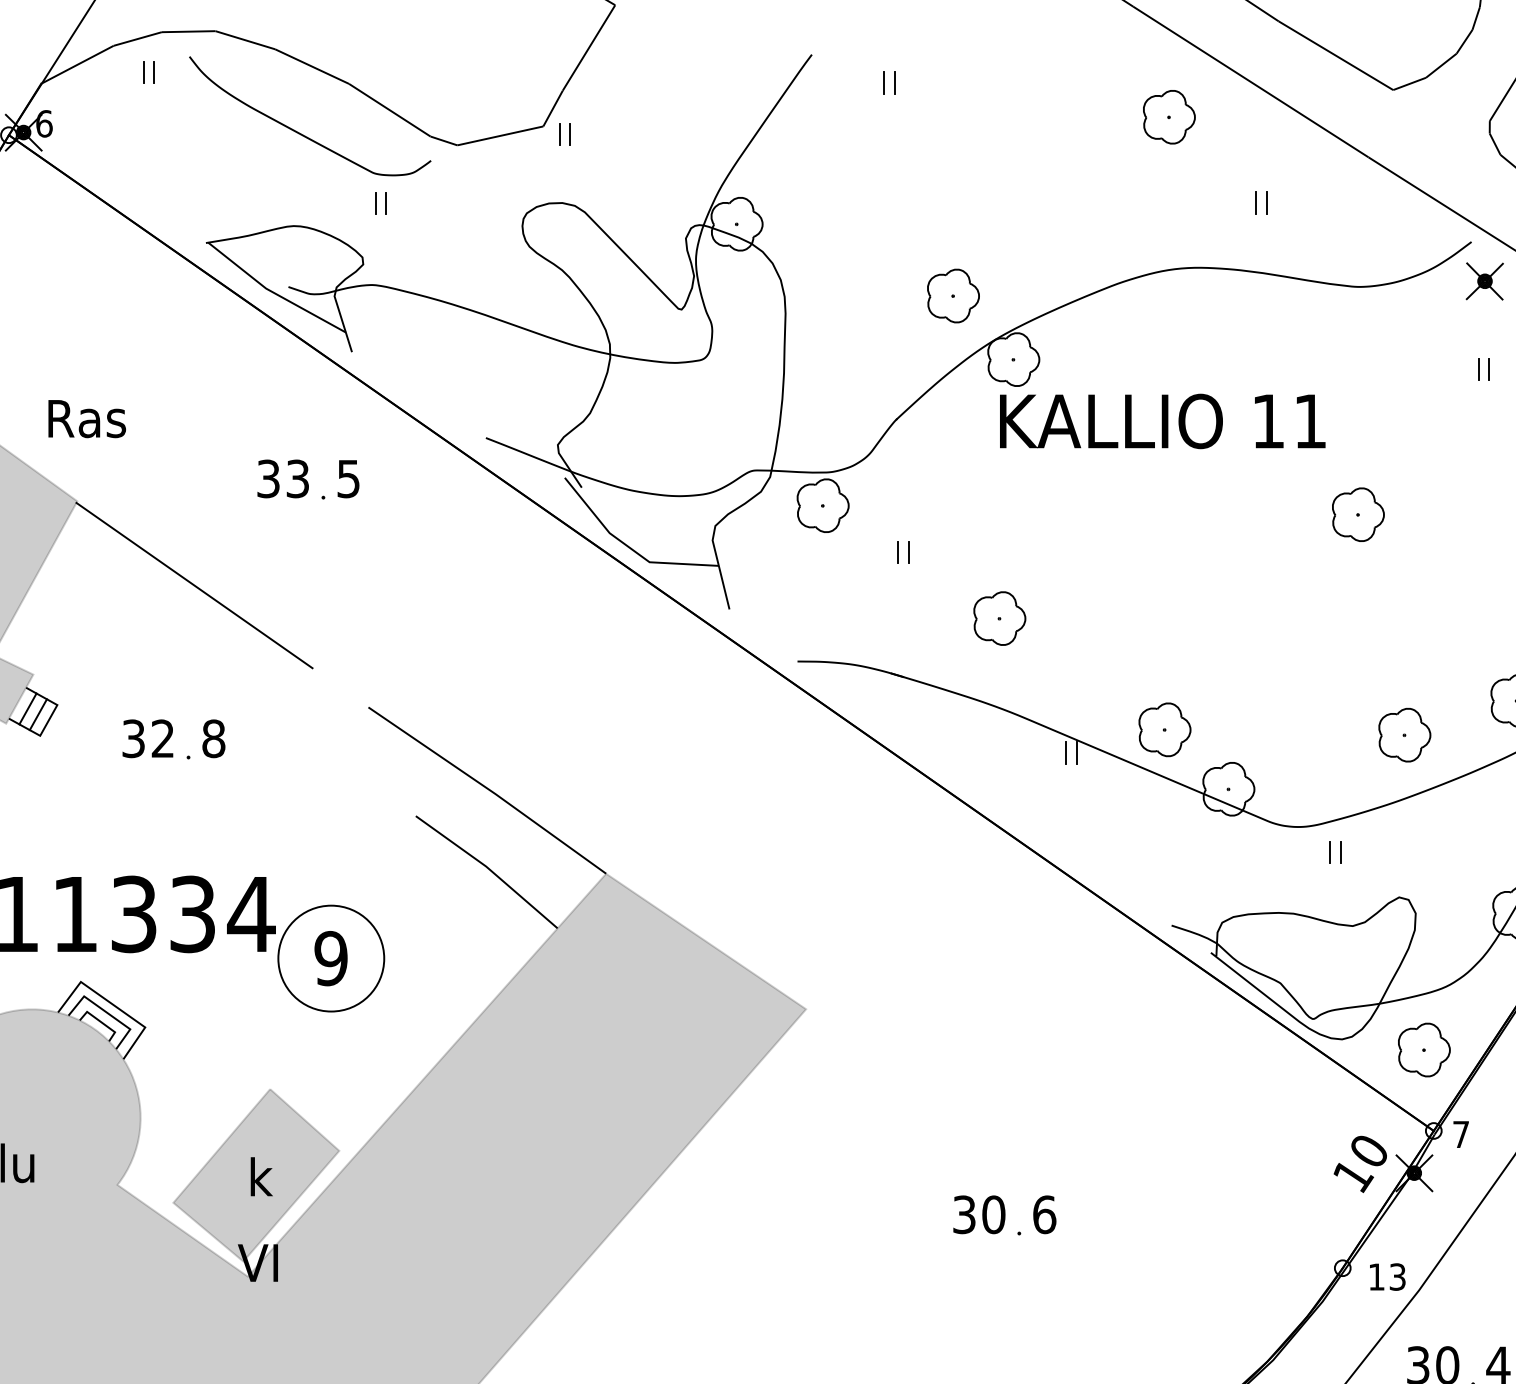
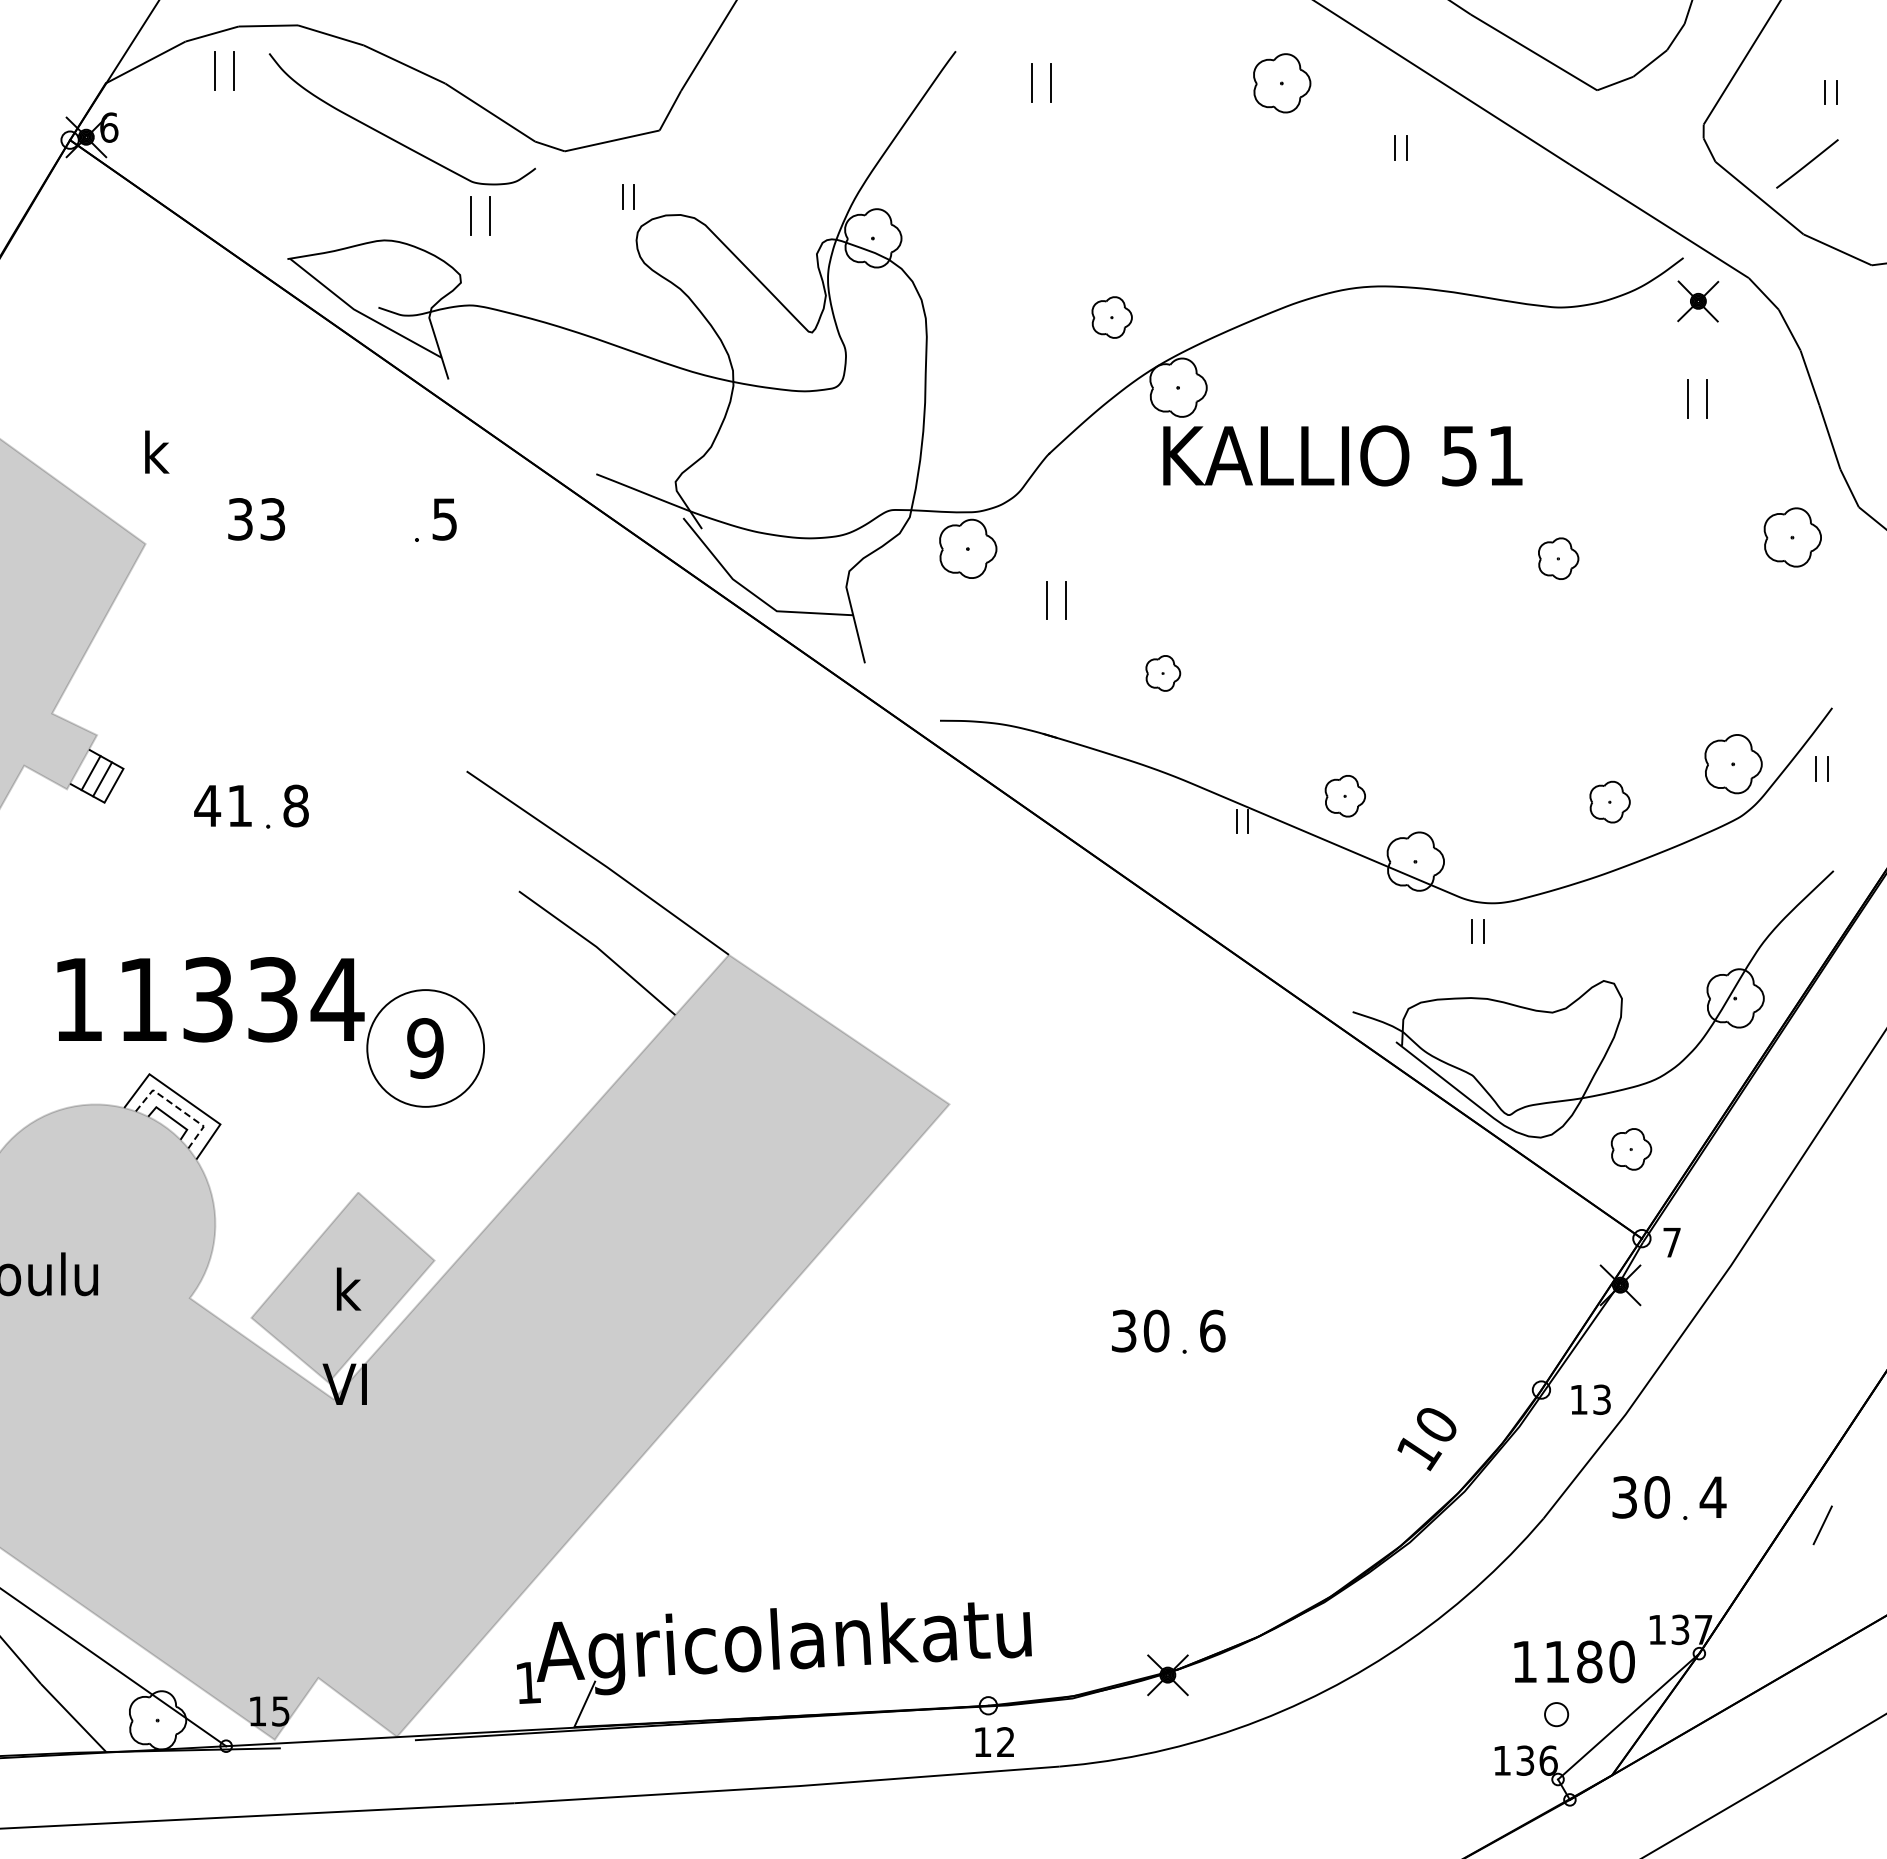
part: (148, 72) -> (224, 70), size x1.6
part: (889, 82) -> (1041, 82), size x1.6
part: (1169, 117) -> (1282, 83), moved
part: (565, 133) -> (628, 196), moved
part: (1261, 202) -> (1400, 147), moved
part: (380, 203) -> (480, 215), size x1.6
part: (953, 295) -> (1112, 317), size x0.7
part: (1483, 369) -> (1696, 398), size x1.6
text: (87, 418) -> (156, 452), Ras -> k
text: (1268, 421) -> (1459, 456), 11 -> 51
text: (283, 479) -> (256, 519), moved
part: (1358, 514) -> (1558, 558), size x0.7
part: (903, 552) -> (1056, 600), size x1.6
line: (194, 585) -> (274, 636), removed
part: (1000, 618) -> (1163, 673), size x0.6
part: (1165, 730) -> (1345, 796), size x0.7
part: (1405, 735) -> (1610, 802), size x0.7
text: (147, 738) -> (222, 805), 32 -> 41
part: (1335, 852) -> (1477, 931), moved
line: (107, 1013) -> (178, 1108), solid -> dashed
part: (1424, 1050) -> (1631, 1149), size x0.7
text: (1360, 1164) -> (1426, 1439), moved

